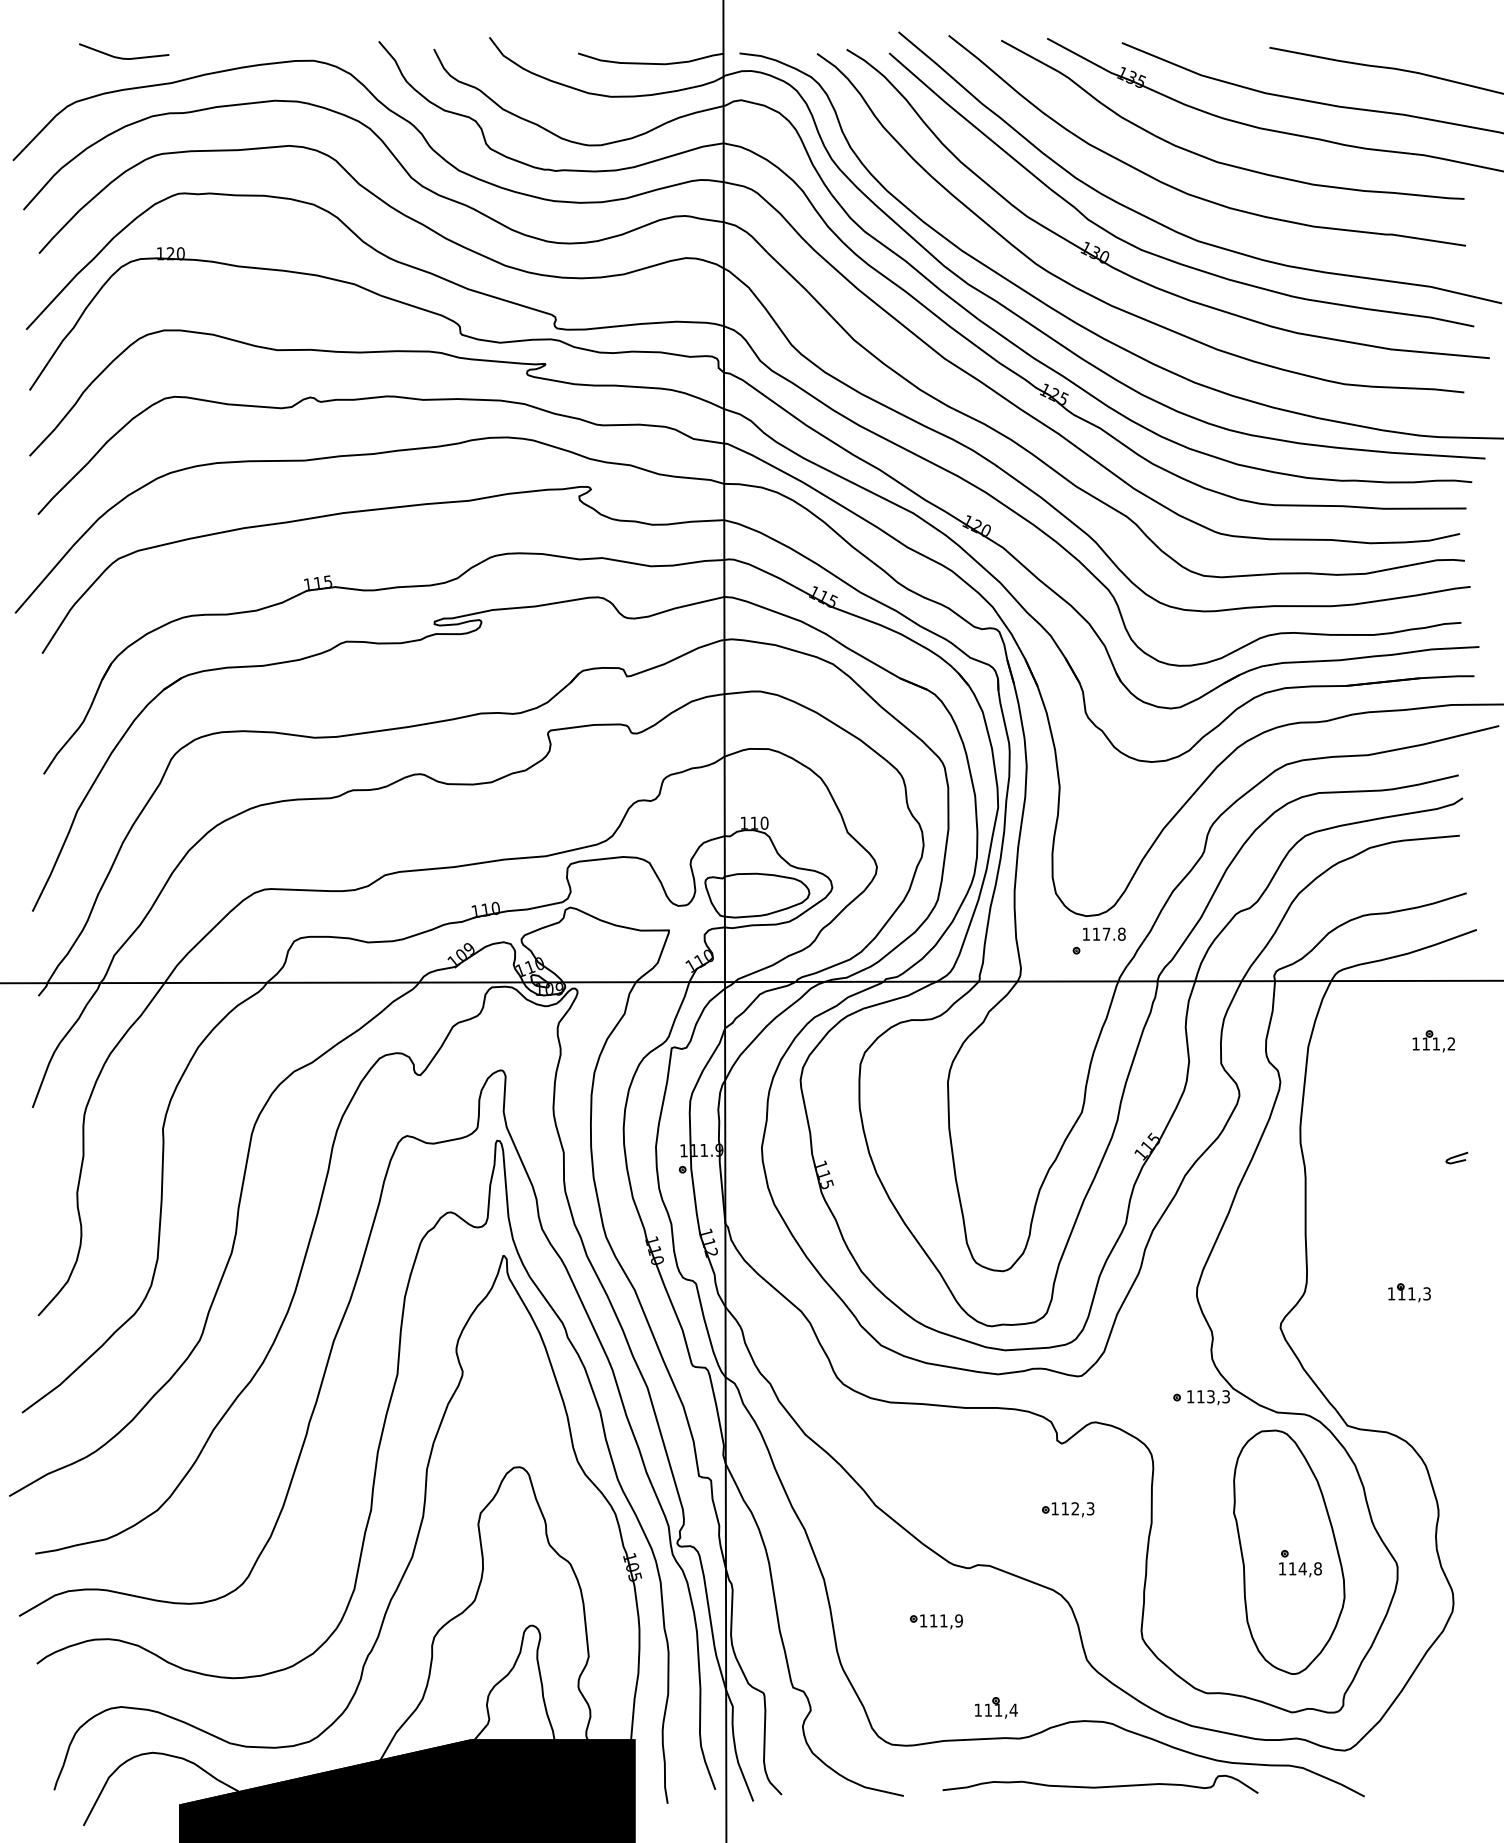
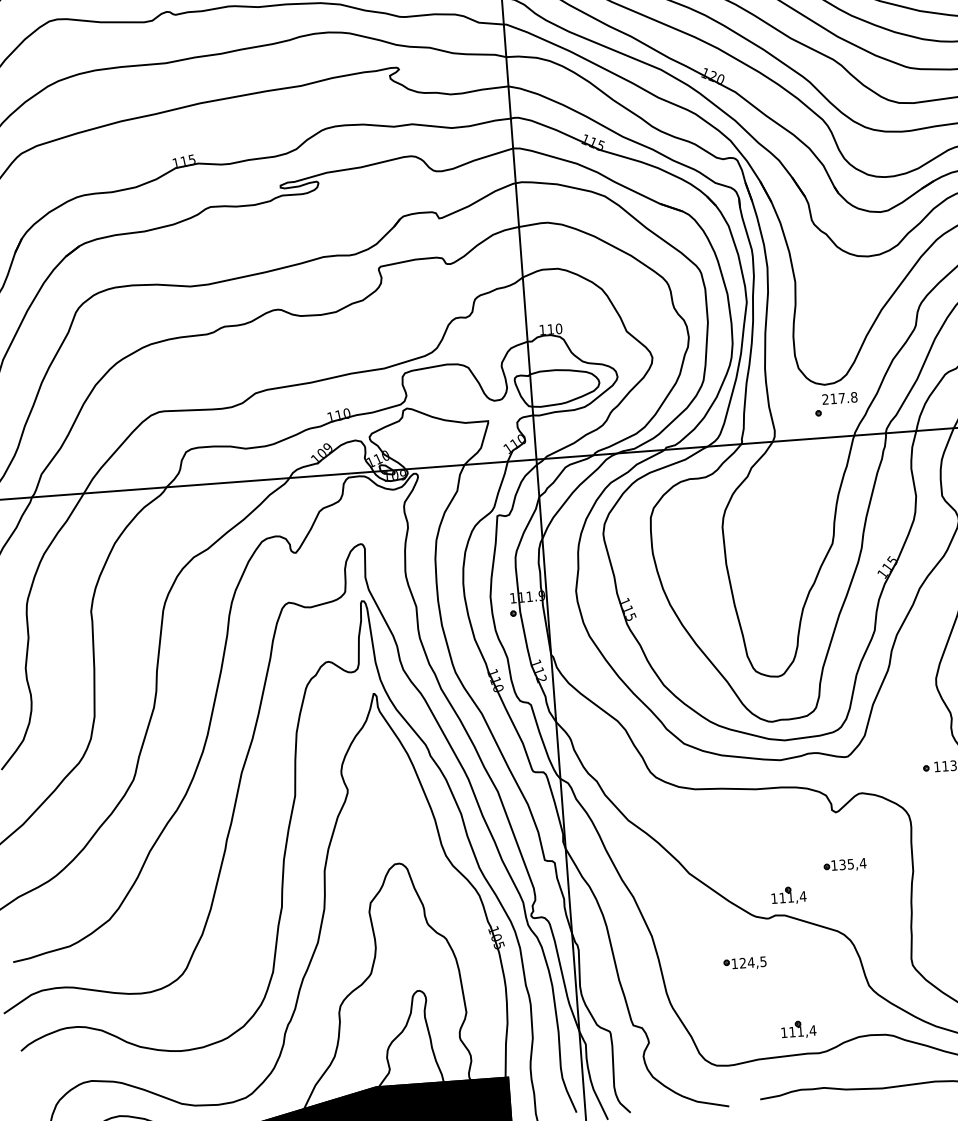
text: (1085, 933) -> (824, 398), 117.8 -> 217.8
text: (1077, 1508) -> (852, 863), 112,3 -> 135,4
part: (996, 1541) -> (788, 895), added
text: (945, 1620) -> (752, 962), 111,9 -> 124,5

